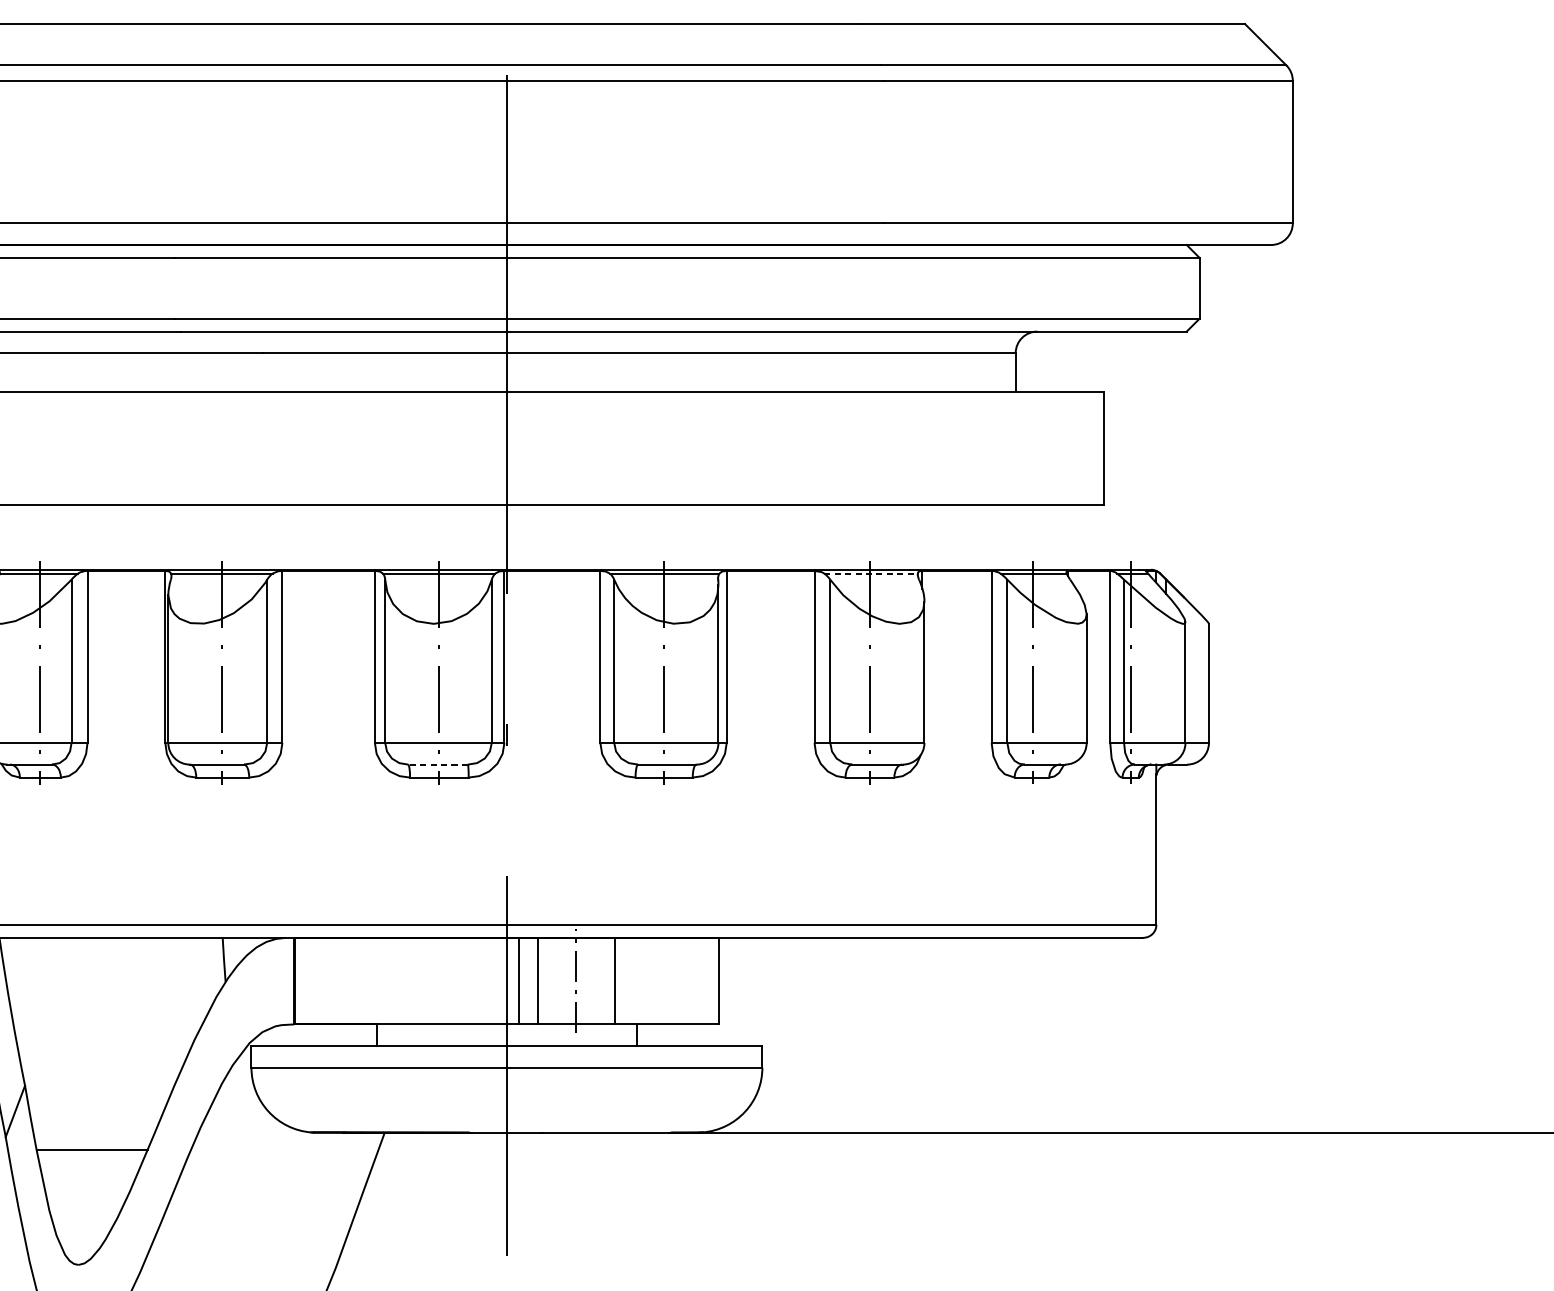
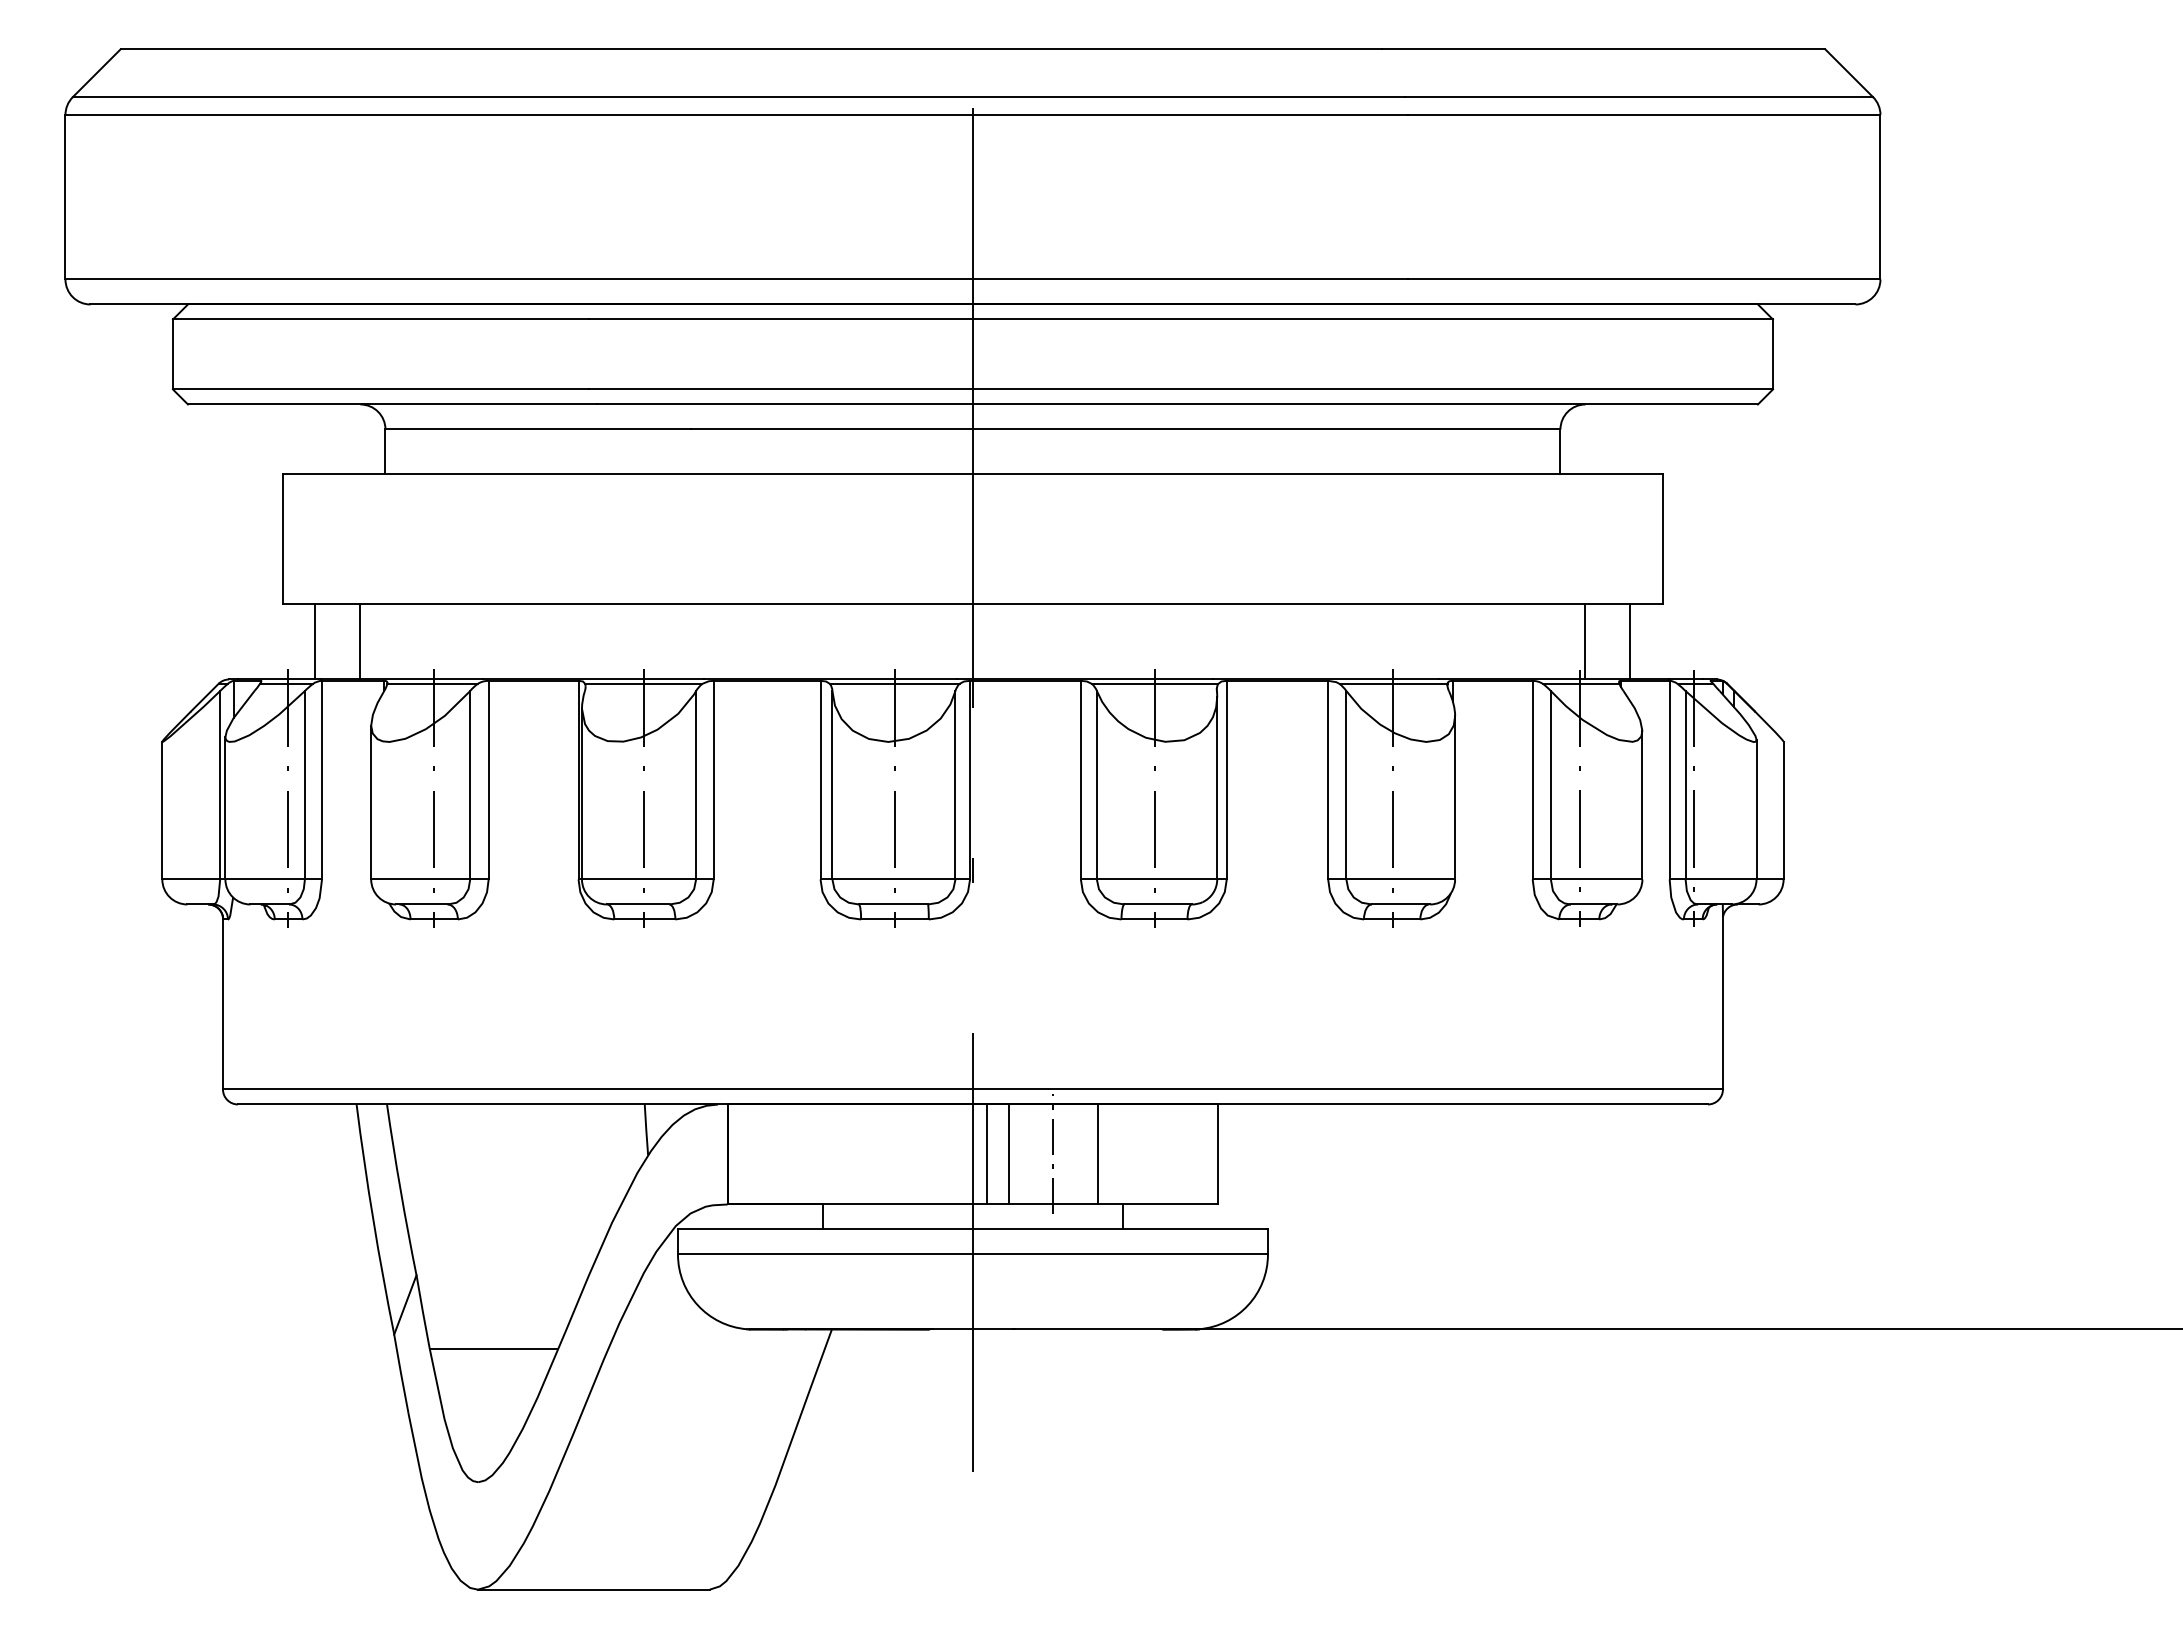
line: (1037, 536) -> (1585, 641), added
line: (1076, 536) -> (1630, 641), added
line: (871, 573) -> (1393, 683), dashed -> solid
line: (438, 764) -> (893, 904), dashed -> solid

